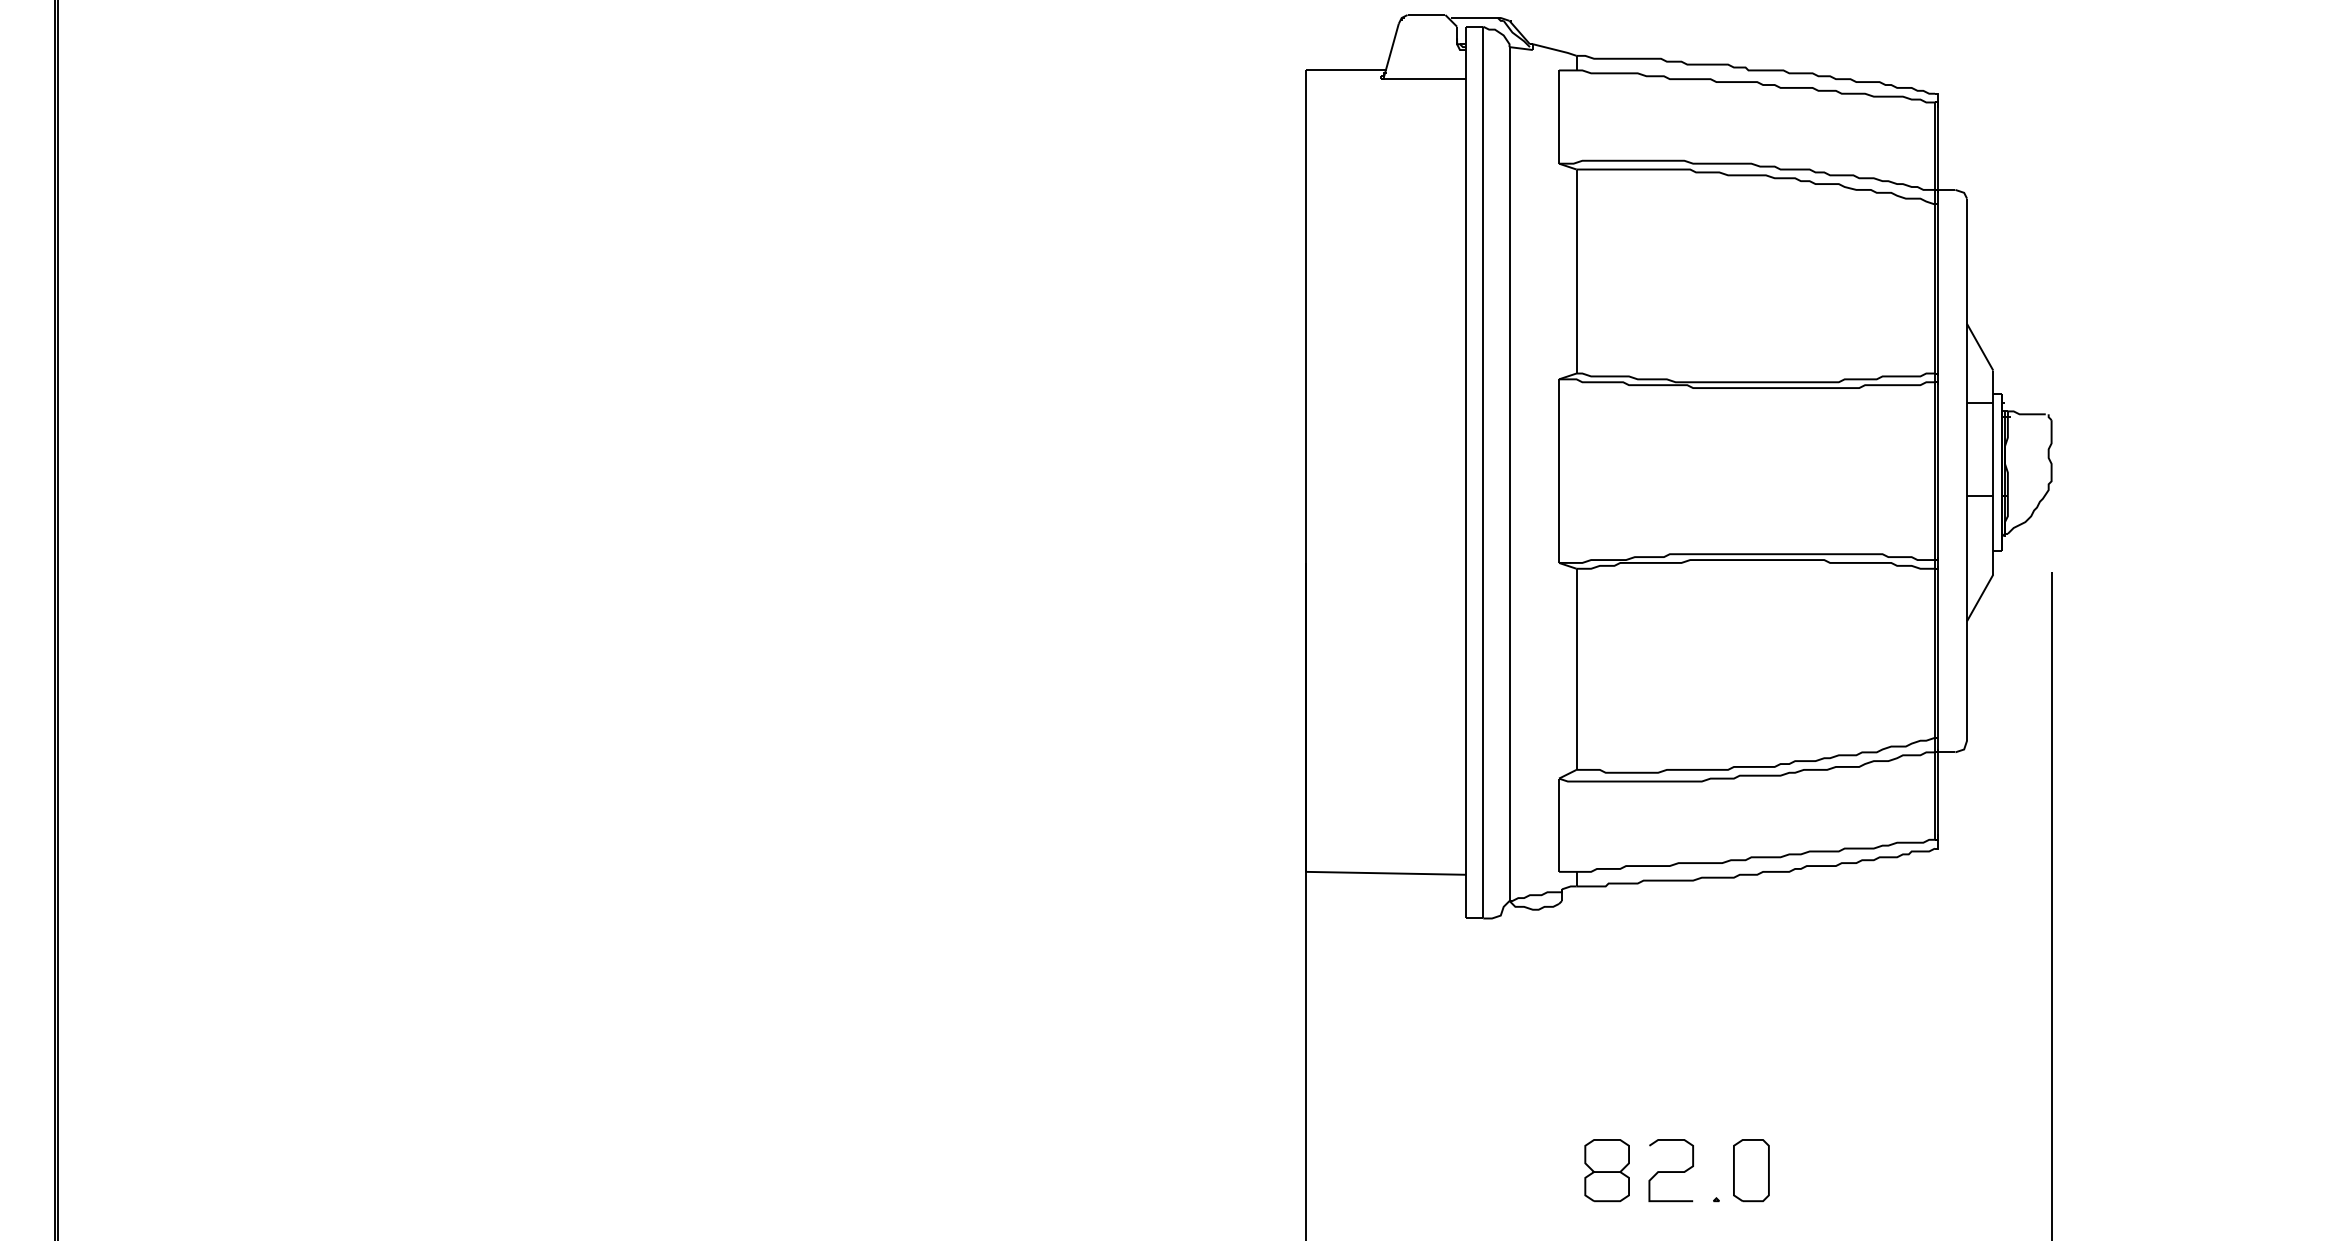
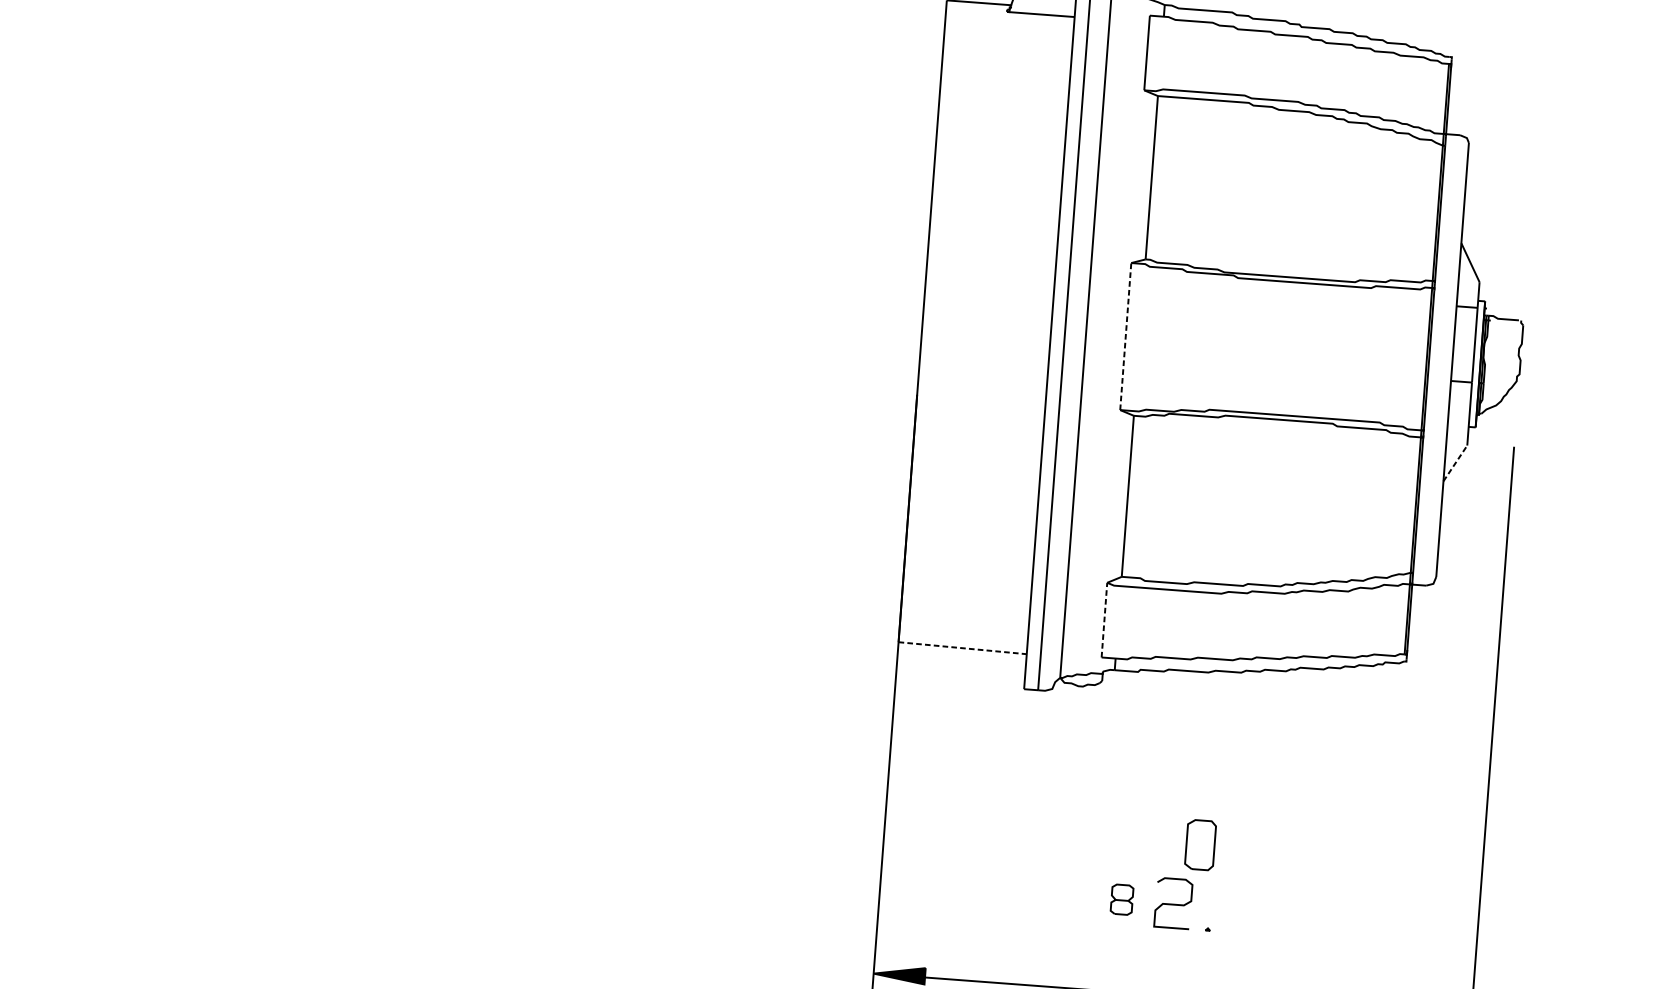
line: (1559, 471) -> (1126, 336), solid -> dashed
line: (1980, 597) -> (1455, 463), solid -> dashed
line: (1559, 825) -> (1104, 620), solid -> dashed
line: (1386, 873) -> (963, 648), solid -> dashed
part: (1606, 1170) -> (1121, 899), size x0.6
part: (1751, 1170) -> (1200, 845), moved

